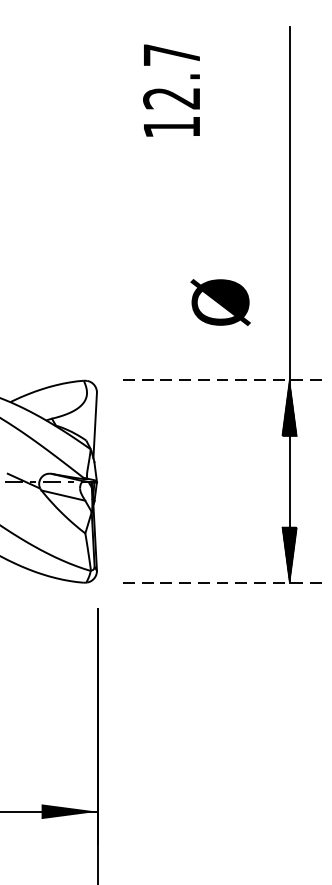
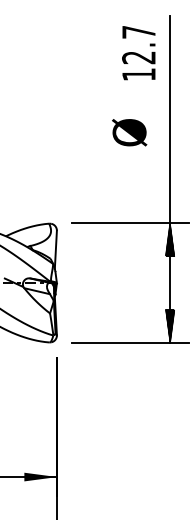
text: (171, 91) -> (138, 53), moved
text: (220, 302) -> (129, 132), moved
line: (223, 380) -> (131, 223), dashed -> solid
line: (223, 582) -> (131, 342), dashed -> solid

